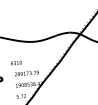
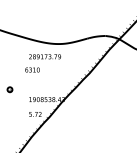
text: (26, 73) -> (44, 56), moved

